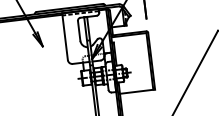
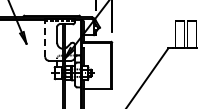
line: (65, 35) -> (45, 37), solid -> dashed

